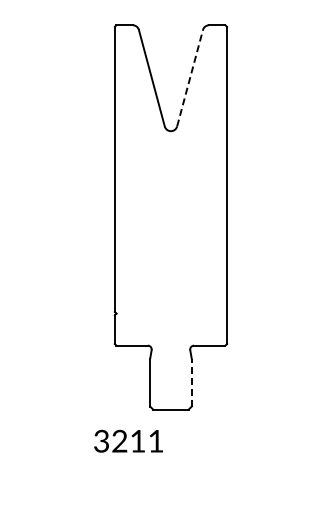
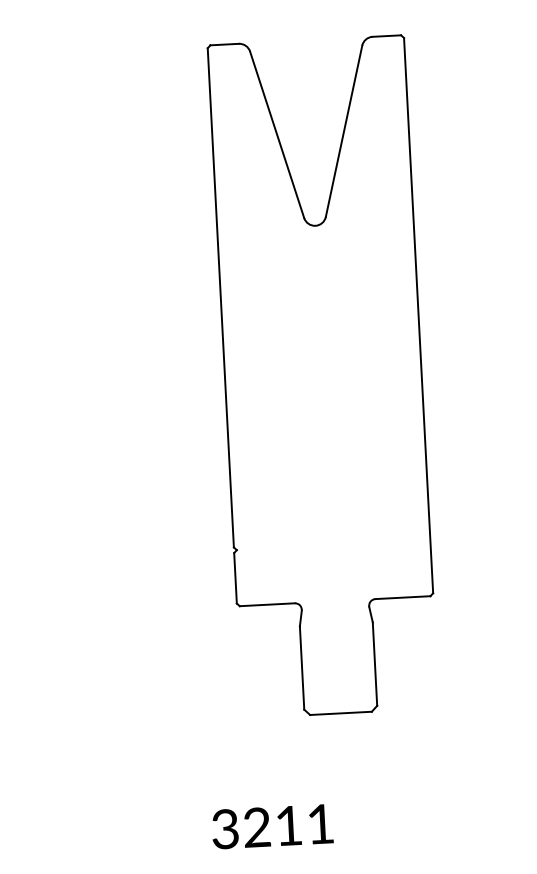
line: (190, 78) -> (344, 131), dashed -> solid
line: (191, 382) -> (374, 663), dashed -> solid
text: (128, 440) -> (272, 825), moved

